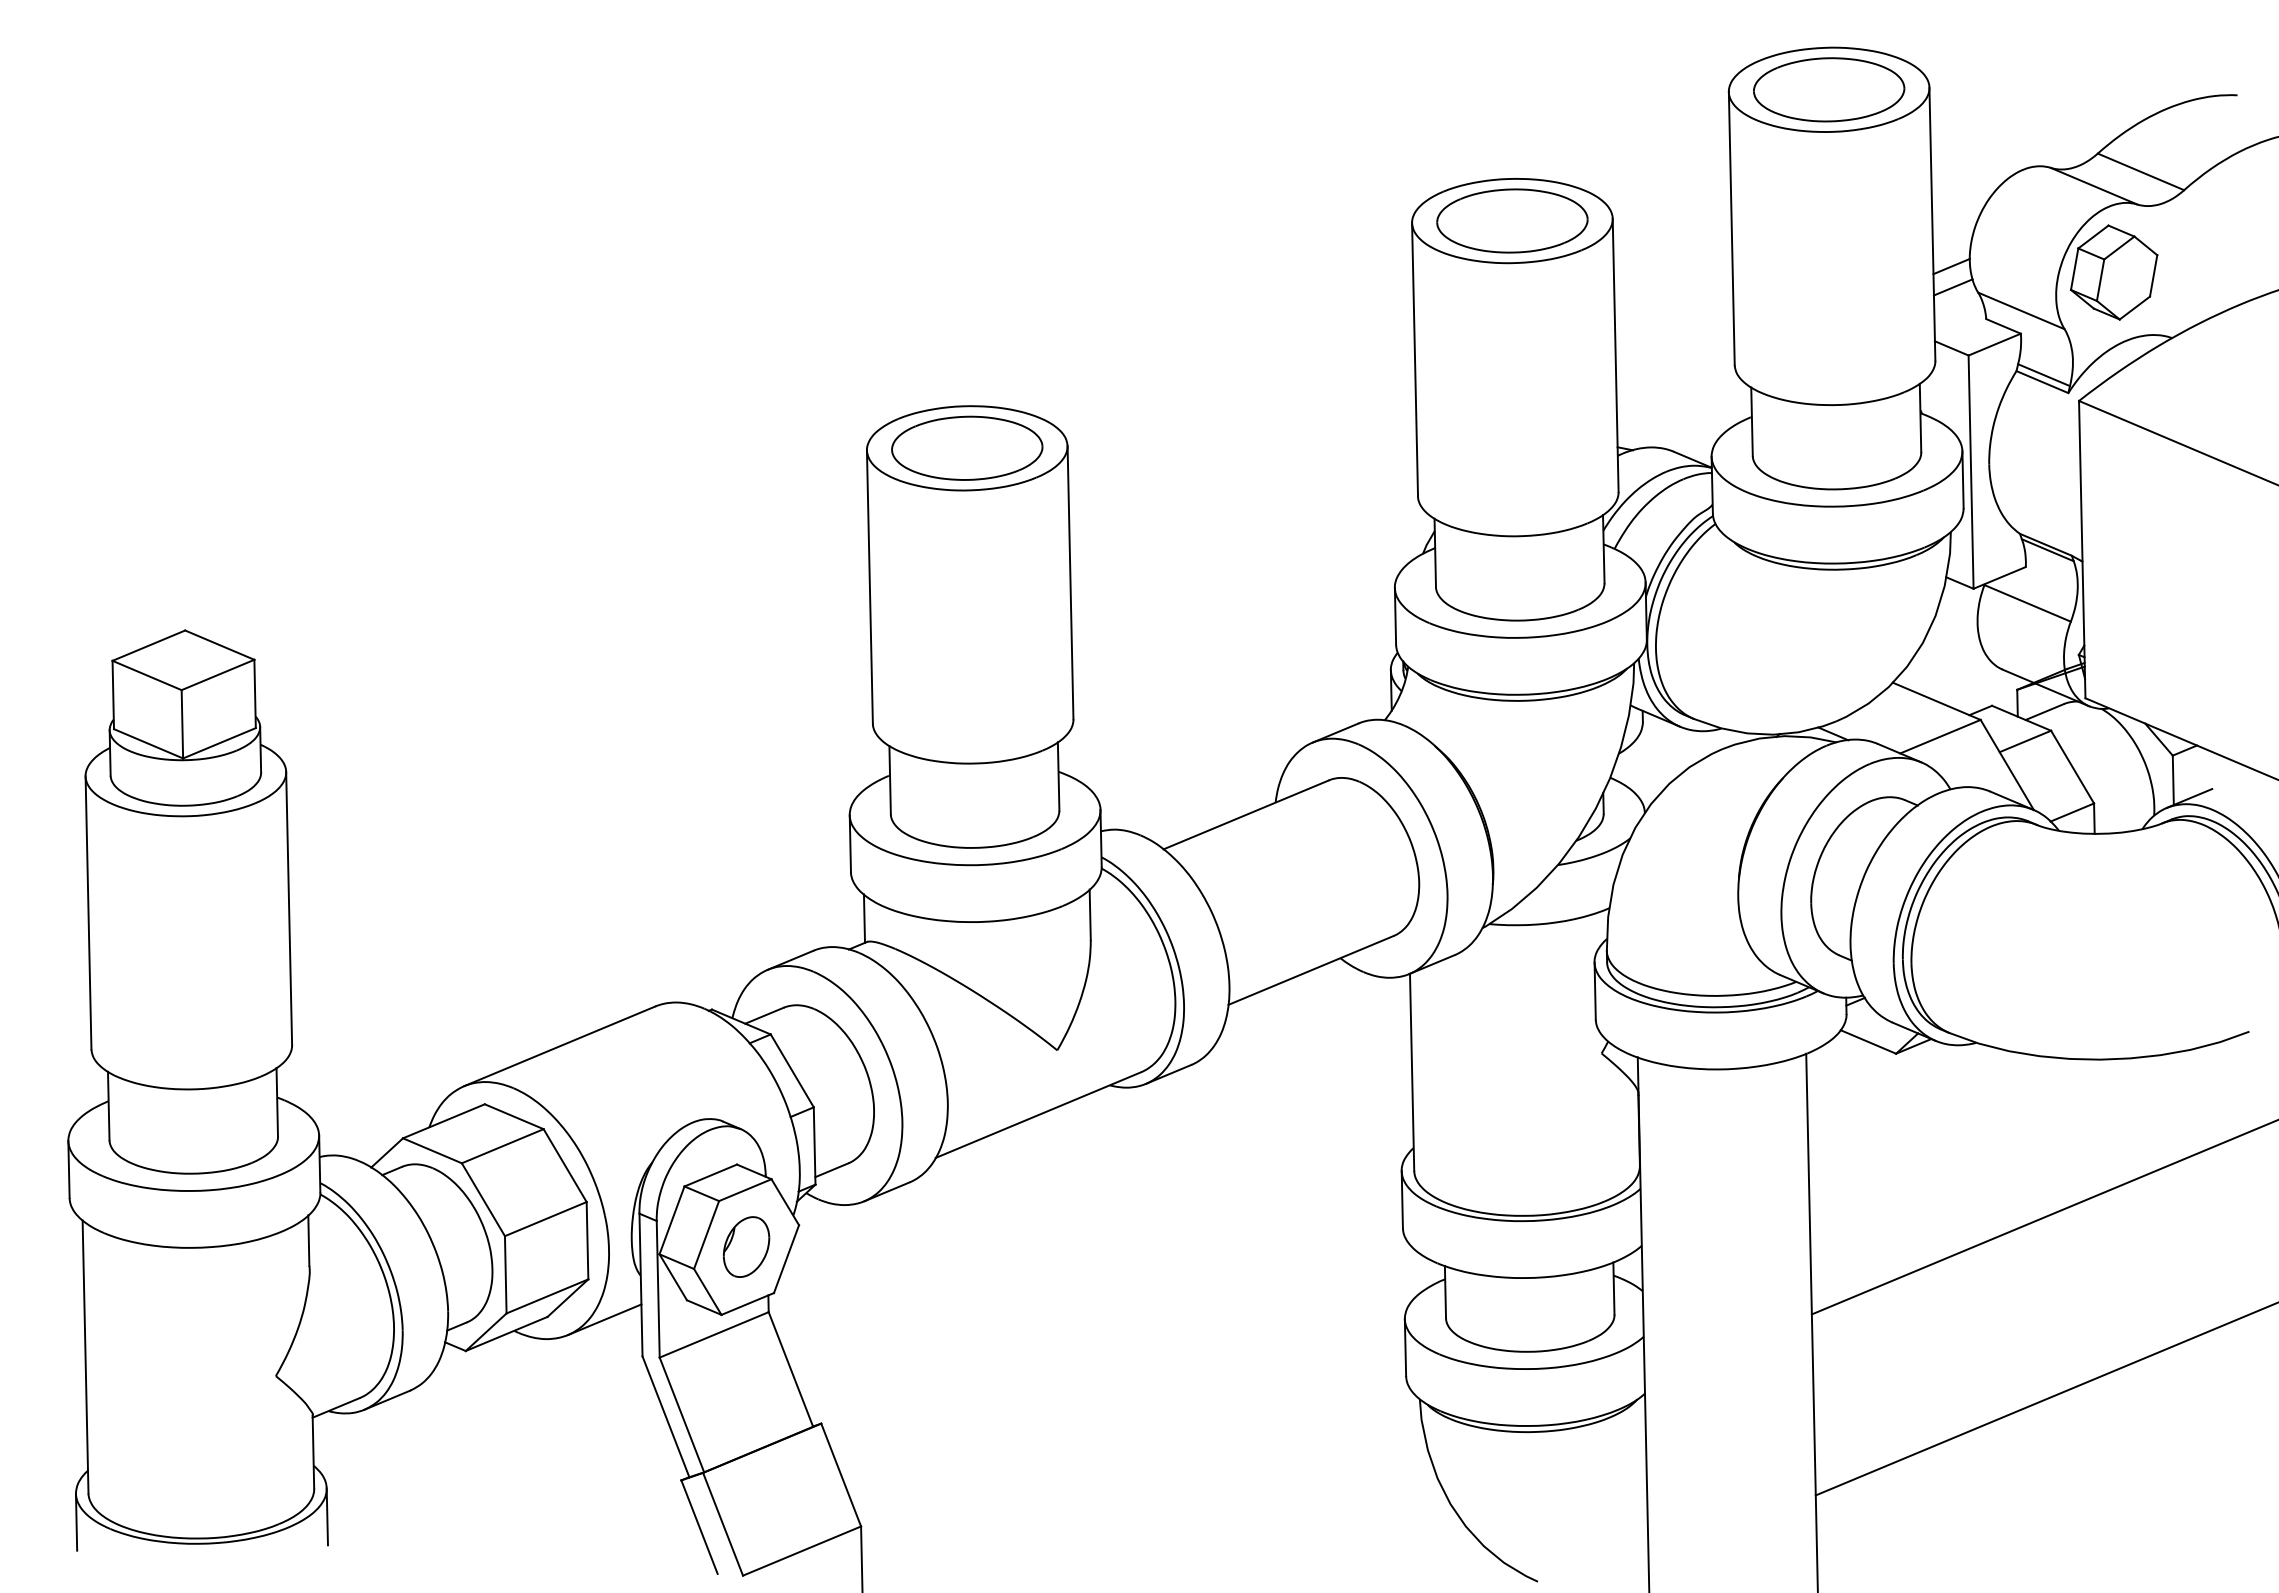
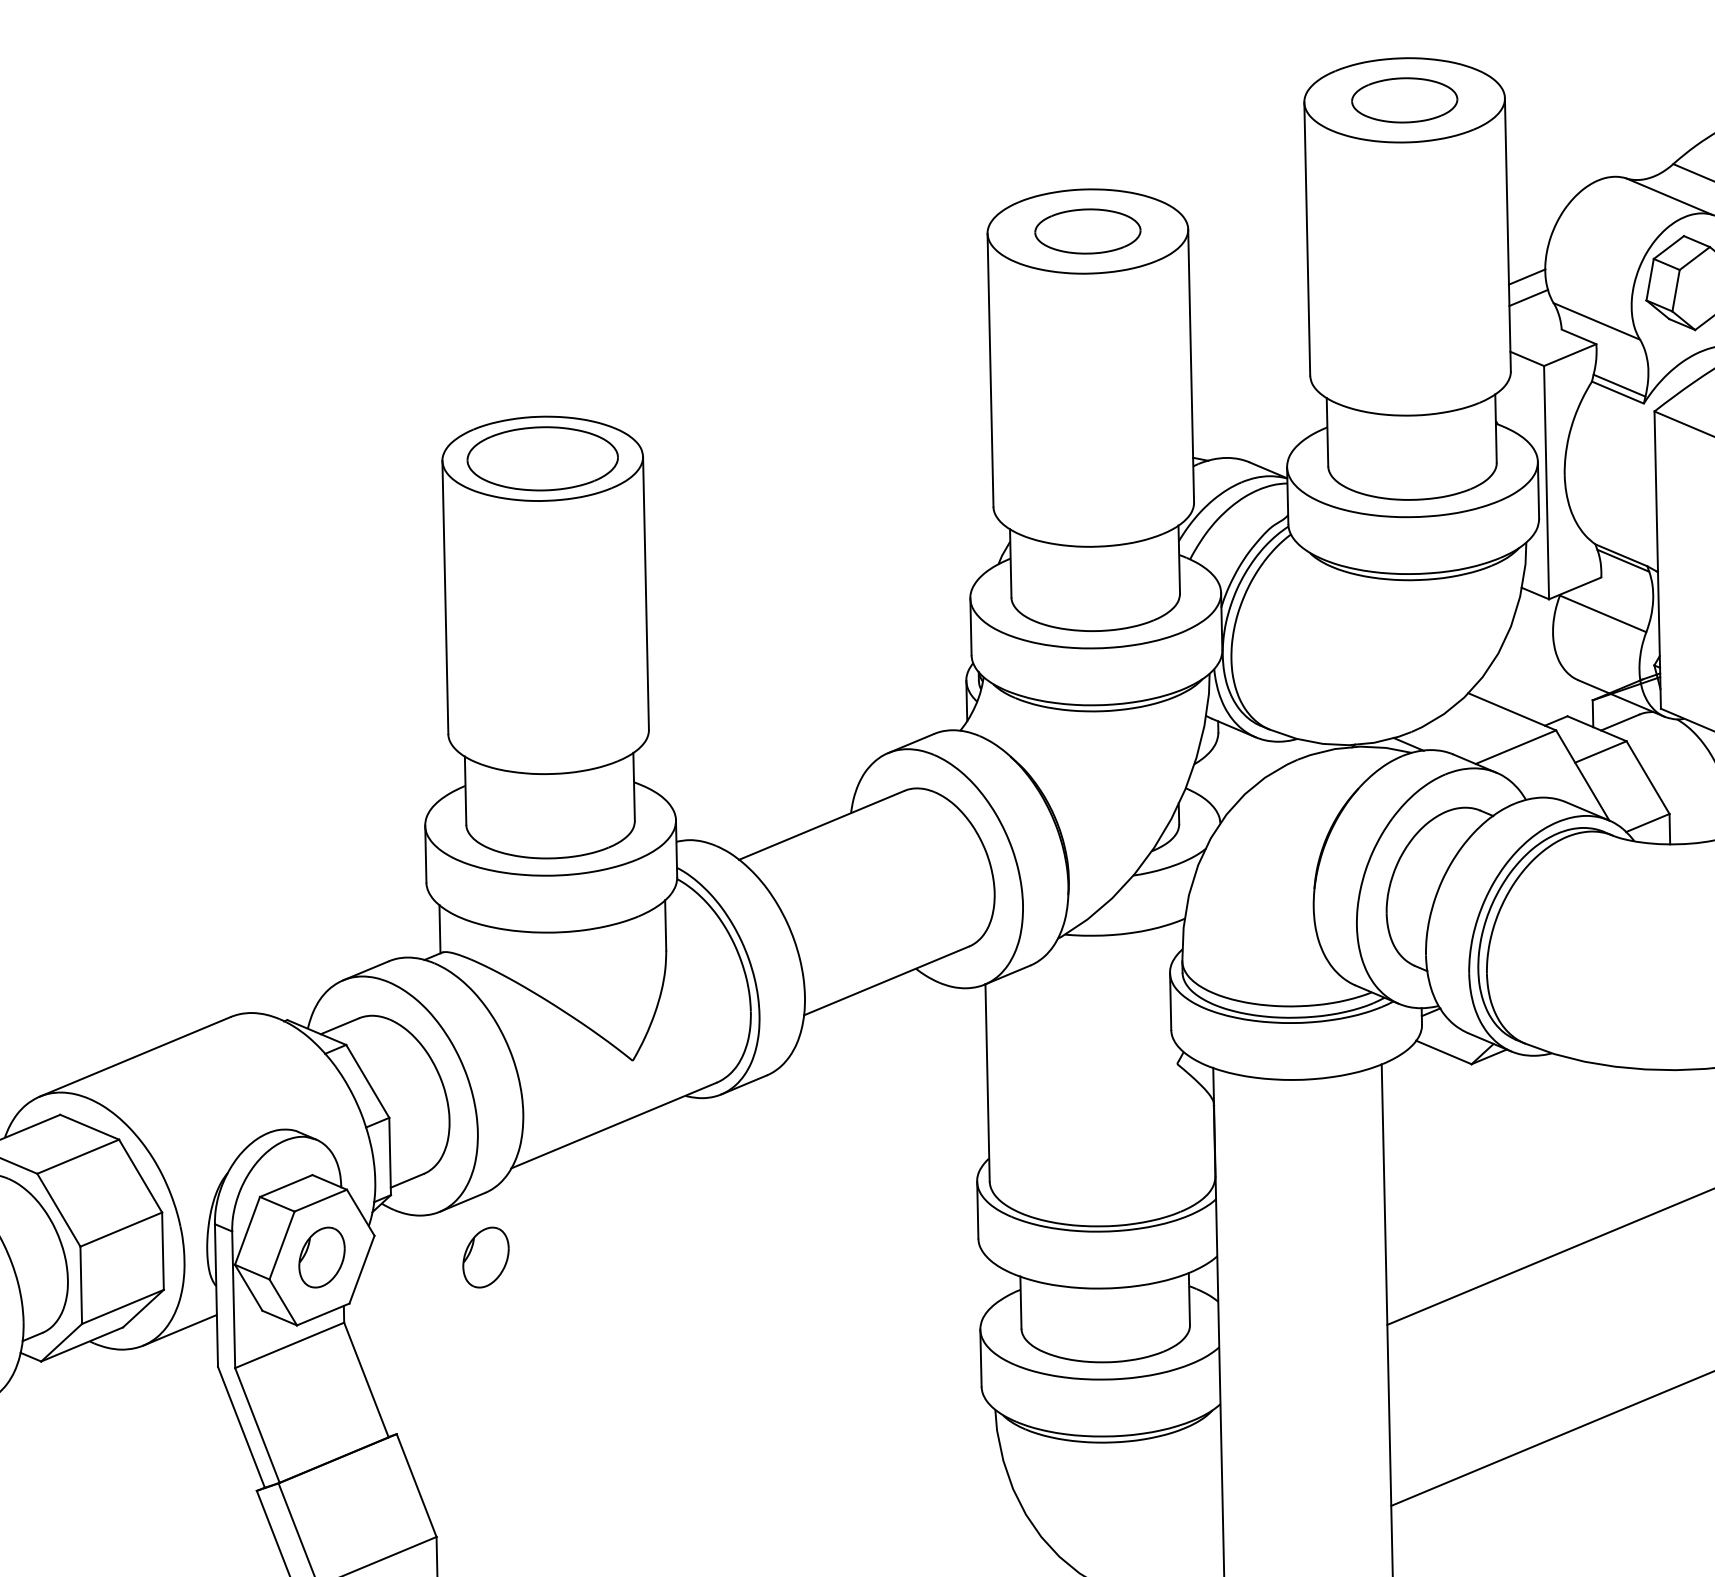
part: (1829, 89) -> (1404, 100), size x0.7
part: (1512, 220) -> (1087, 231), size x0.7
part: (910, 1246) -> (485, 1257), added

